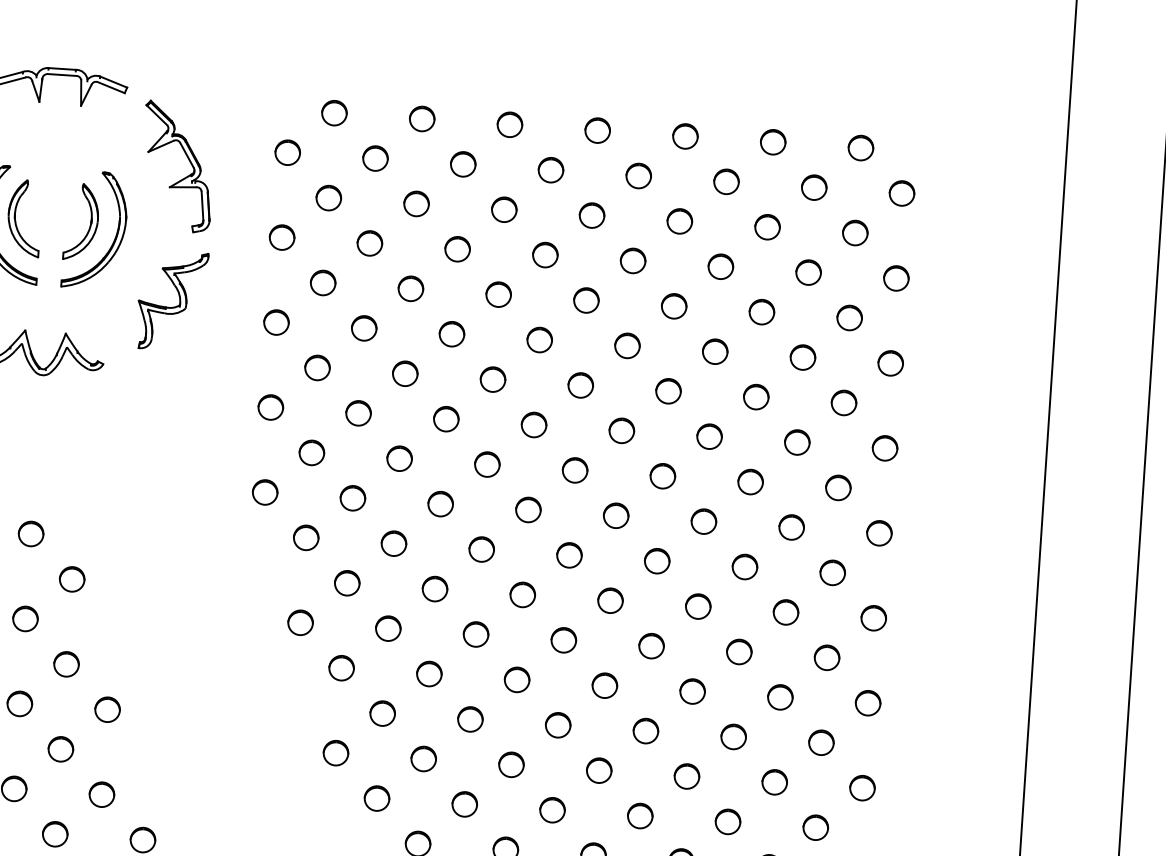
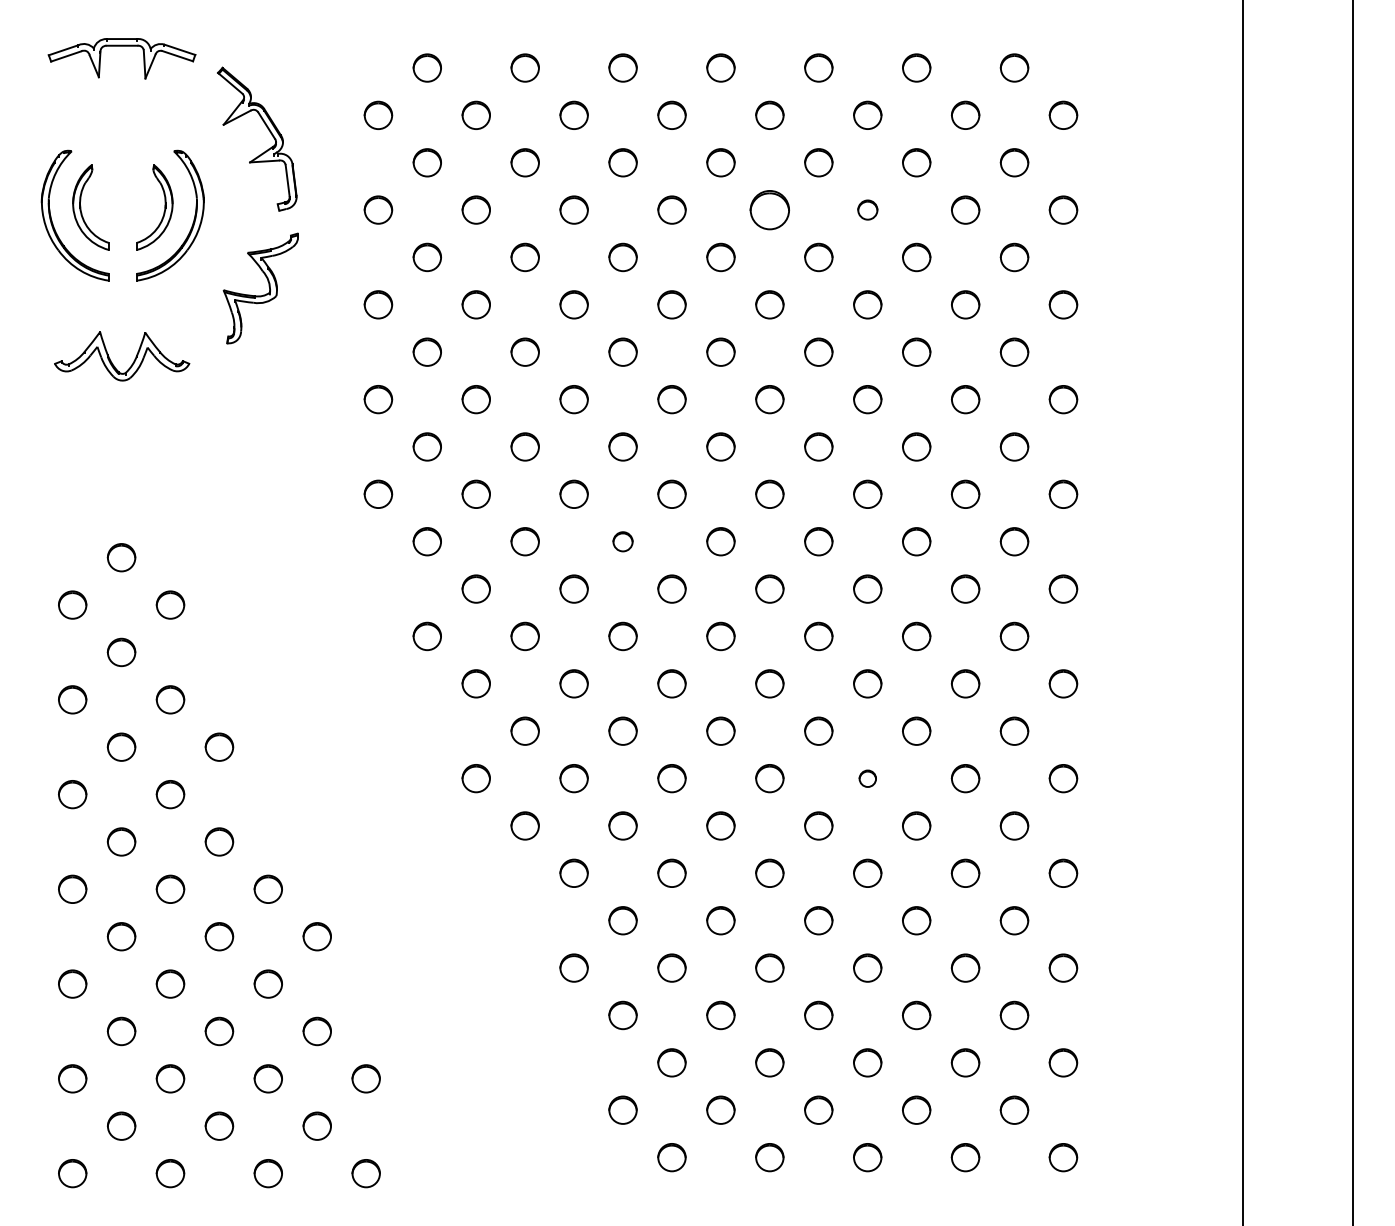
circle: (632, 260) -> (769, 209), size x1.4
part: (720, 266) -> (867, 209), size x0.7
circle: (481, 549) -> (622, 541), size x0.7
circle: (686, 776) -> (867, 778), size x0.6

